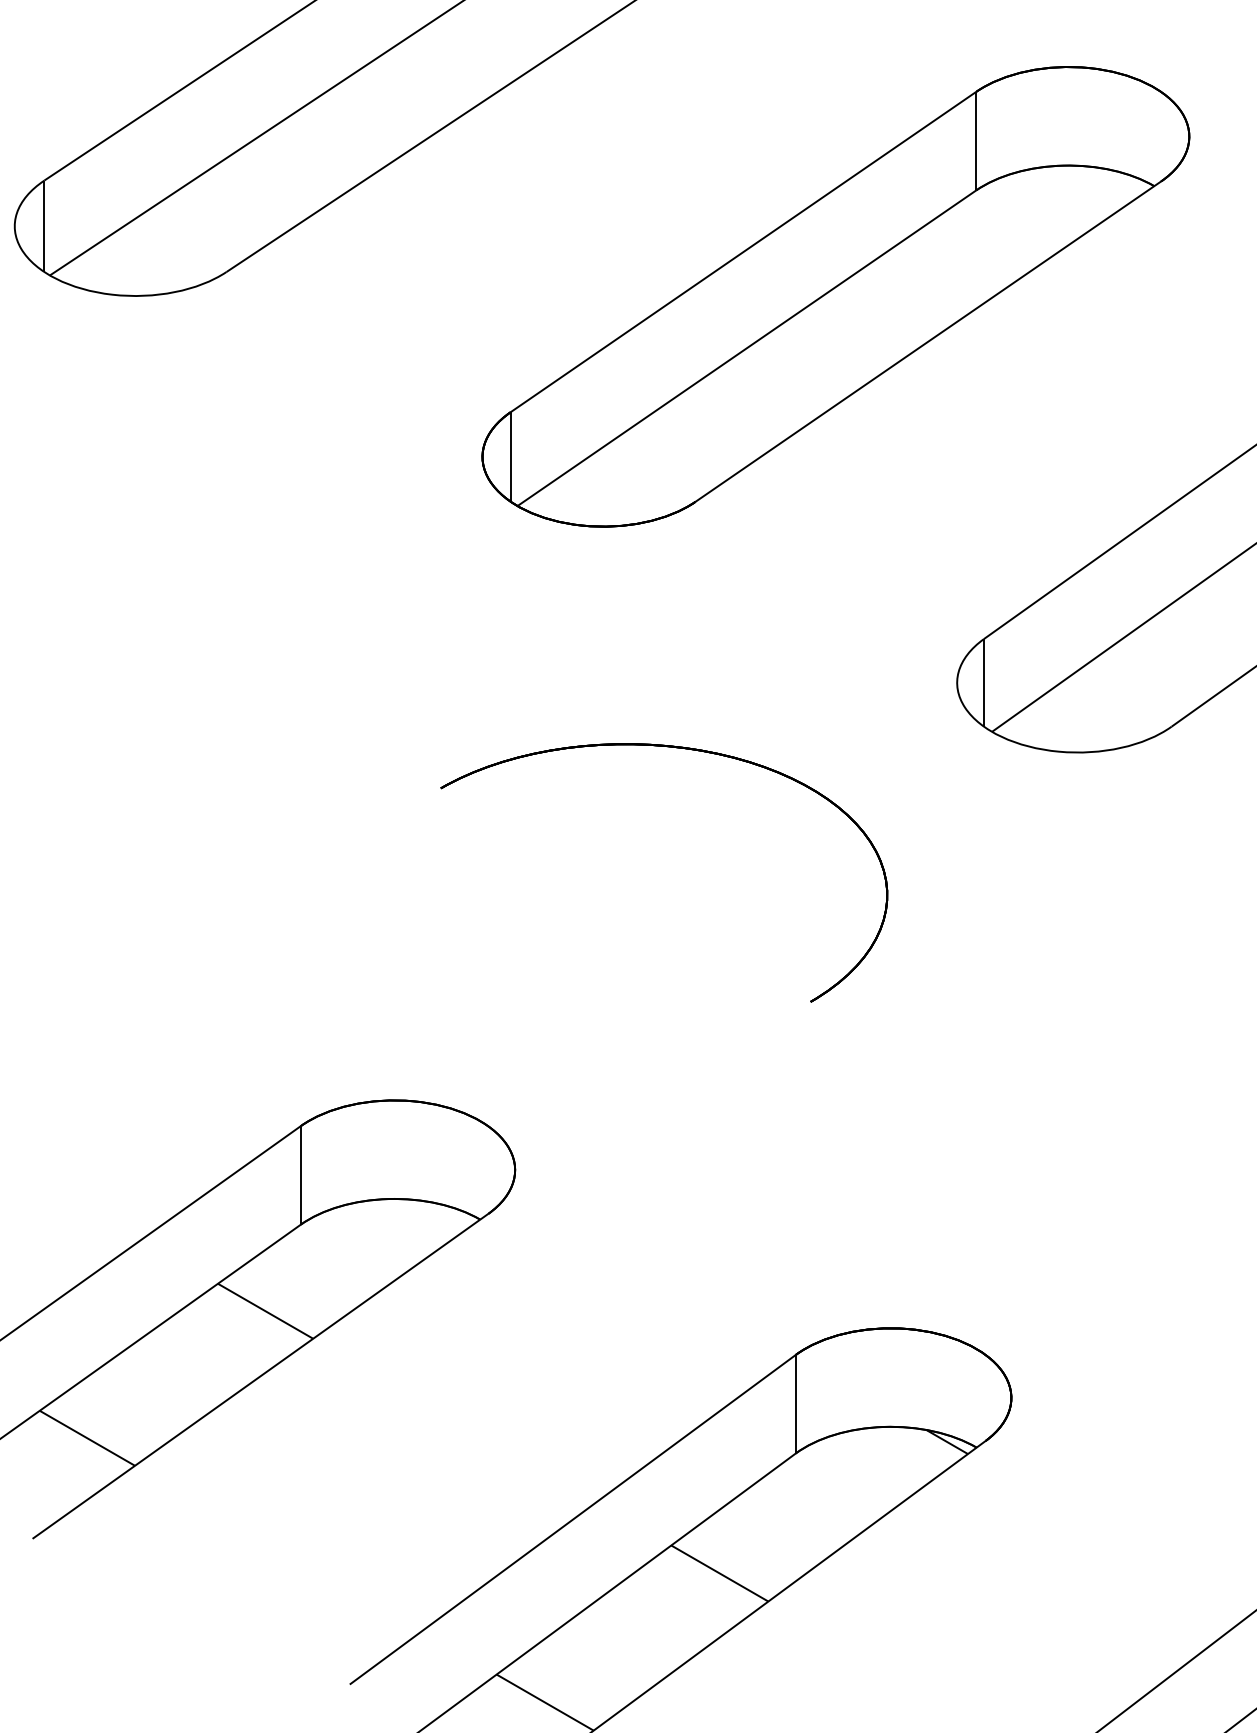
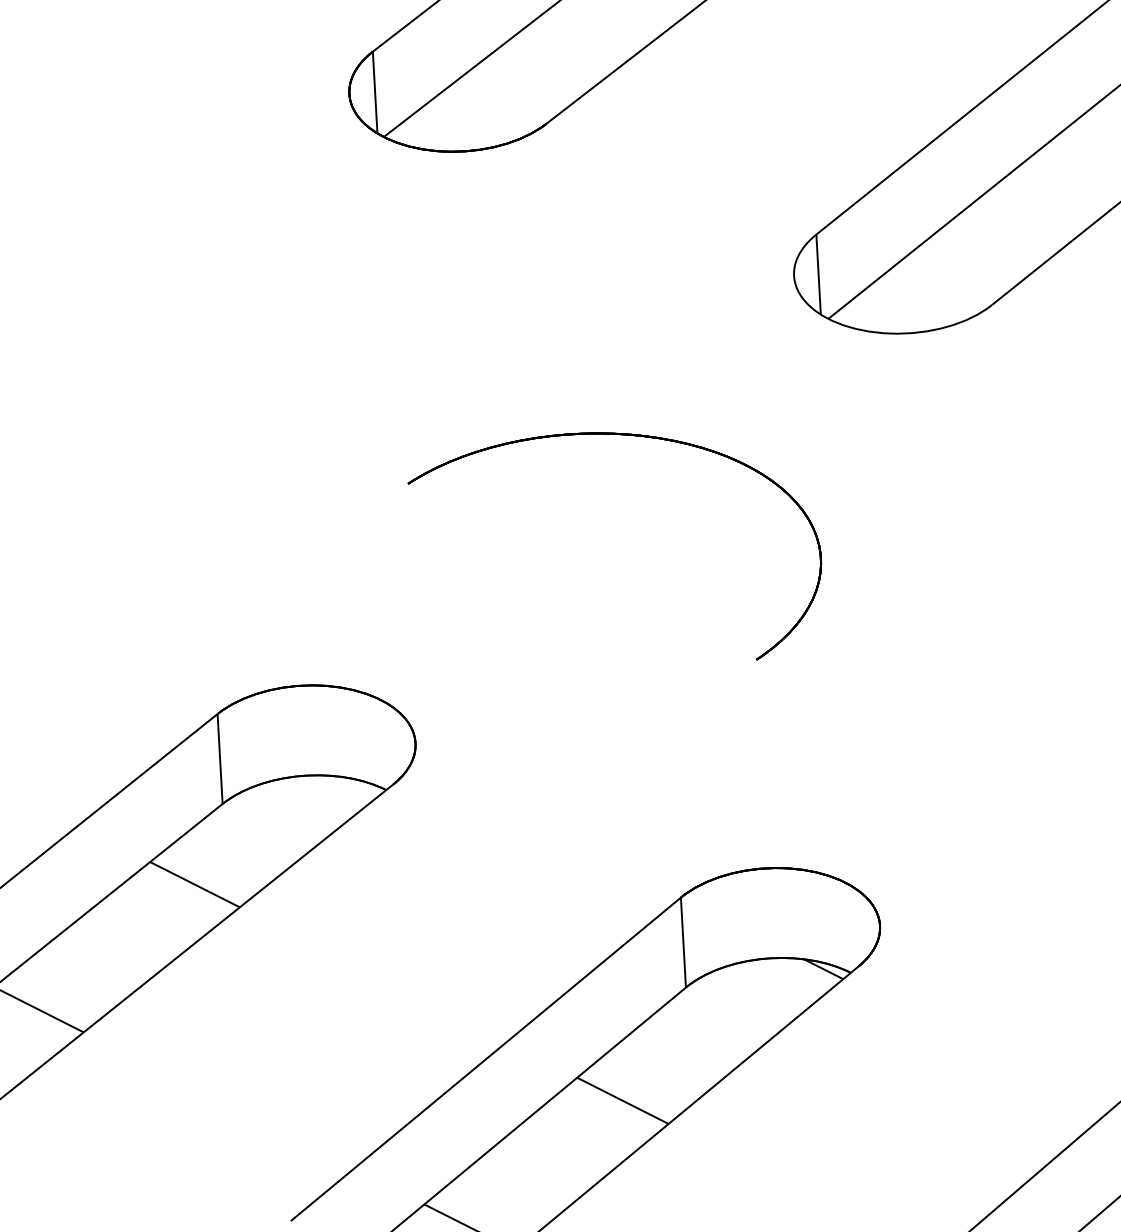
part: (676, 748) -> (621, 435), moved

